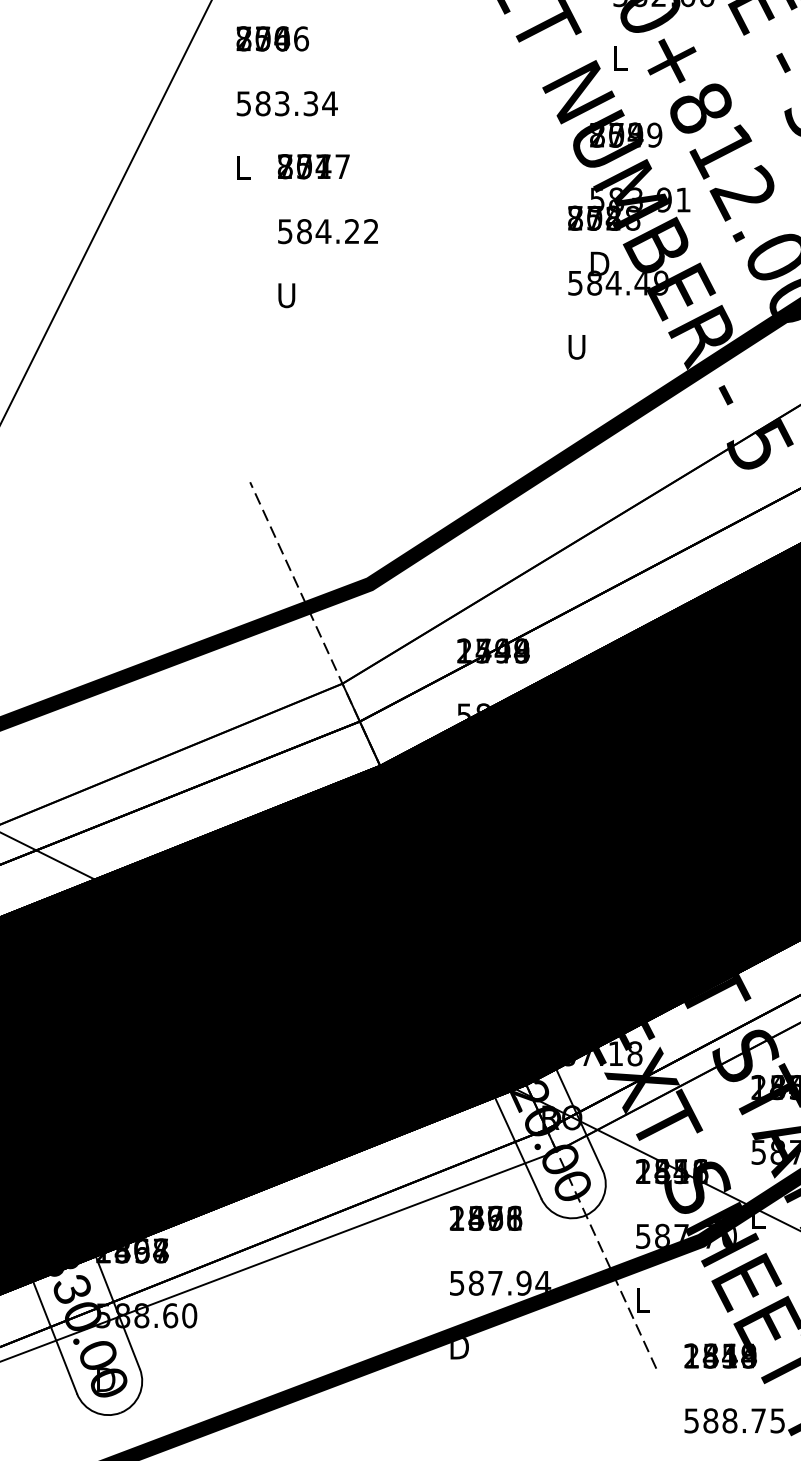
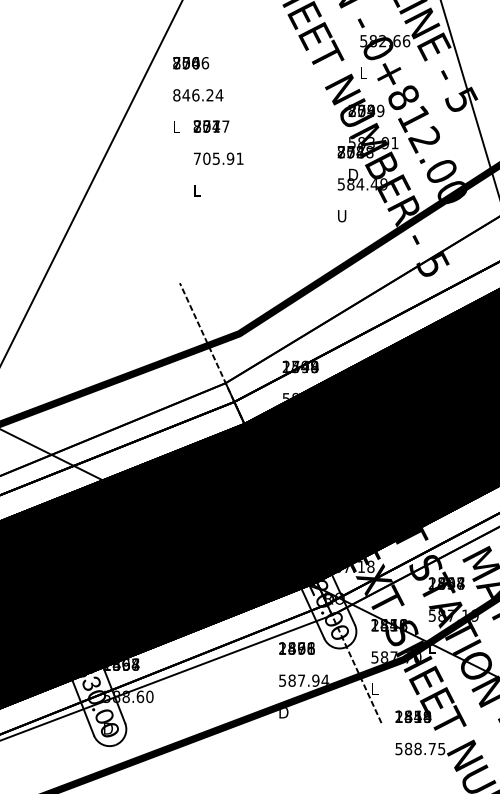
text: (277, 104) -> (193, 95), 583.34 -> 846.24
text: (327, 230) -> (218, 158), 584.22 -> 705.91
text: (287, 295) -> (198, 190), U -> L

